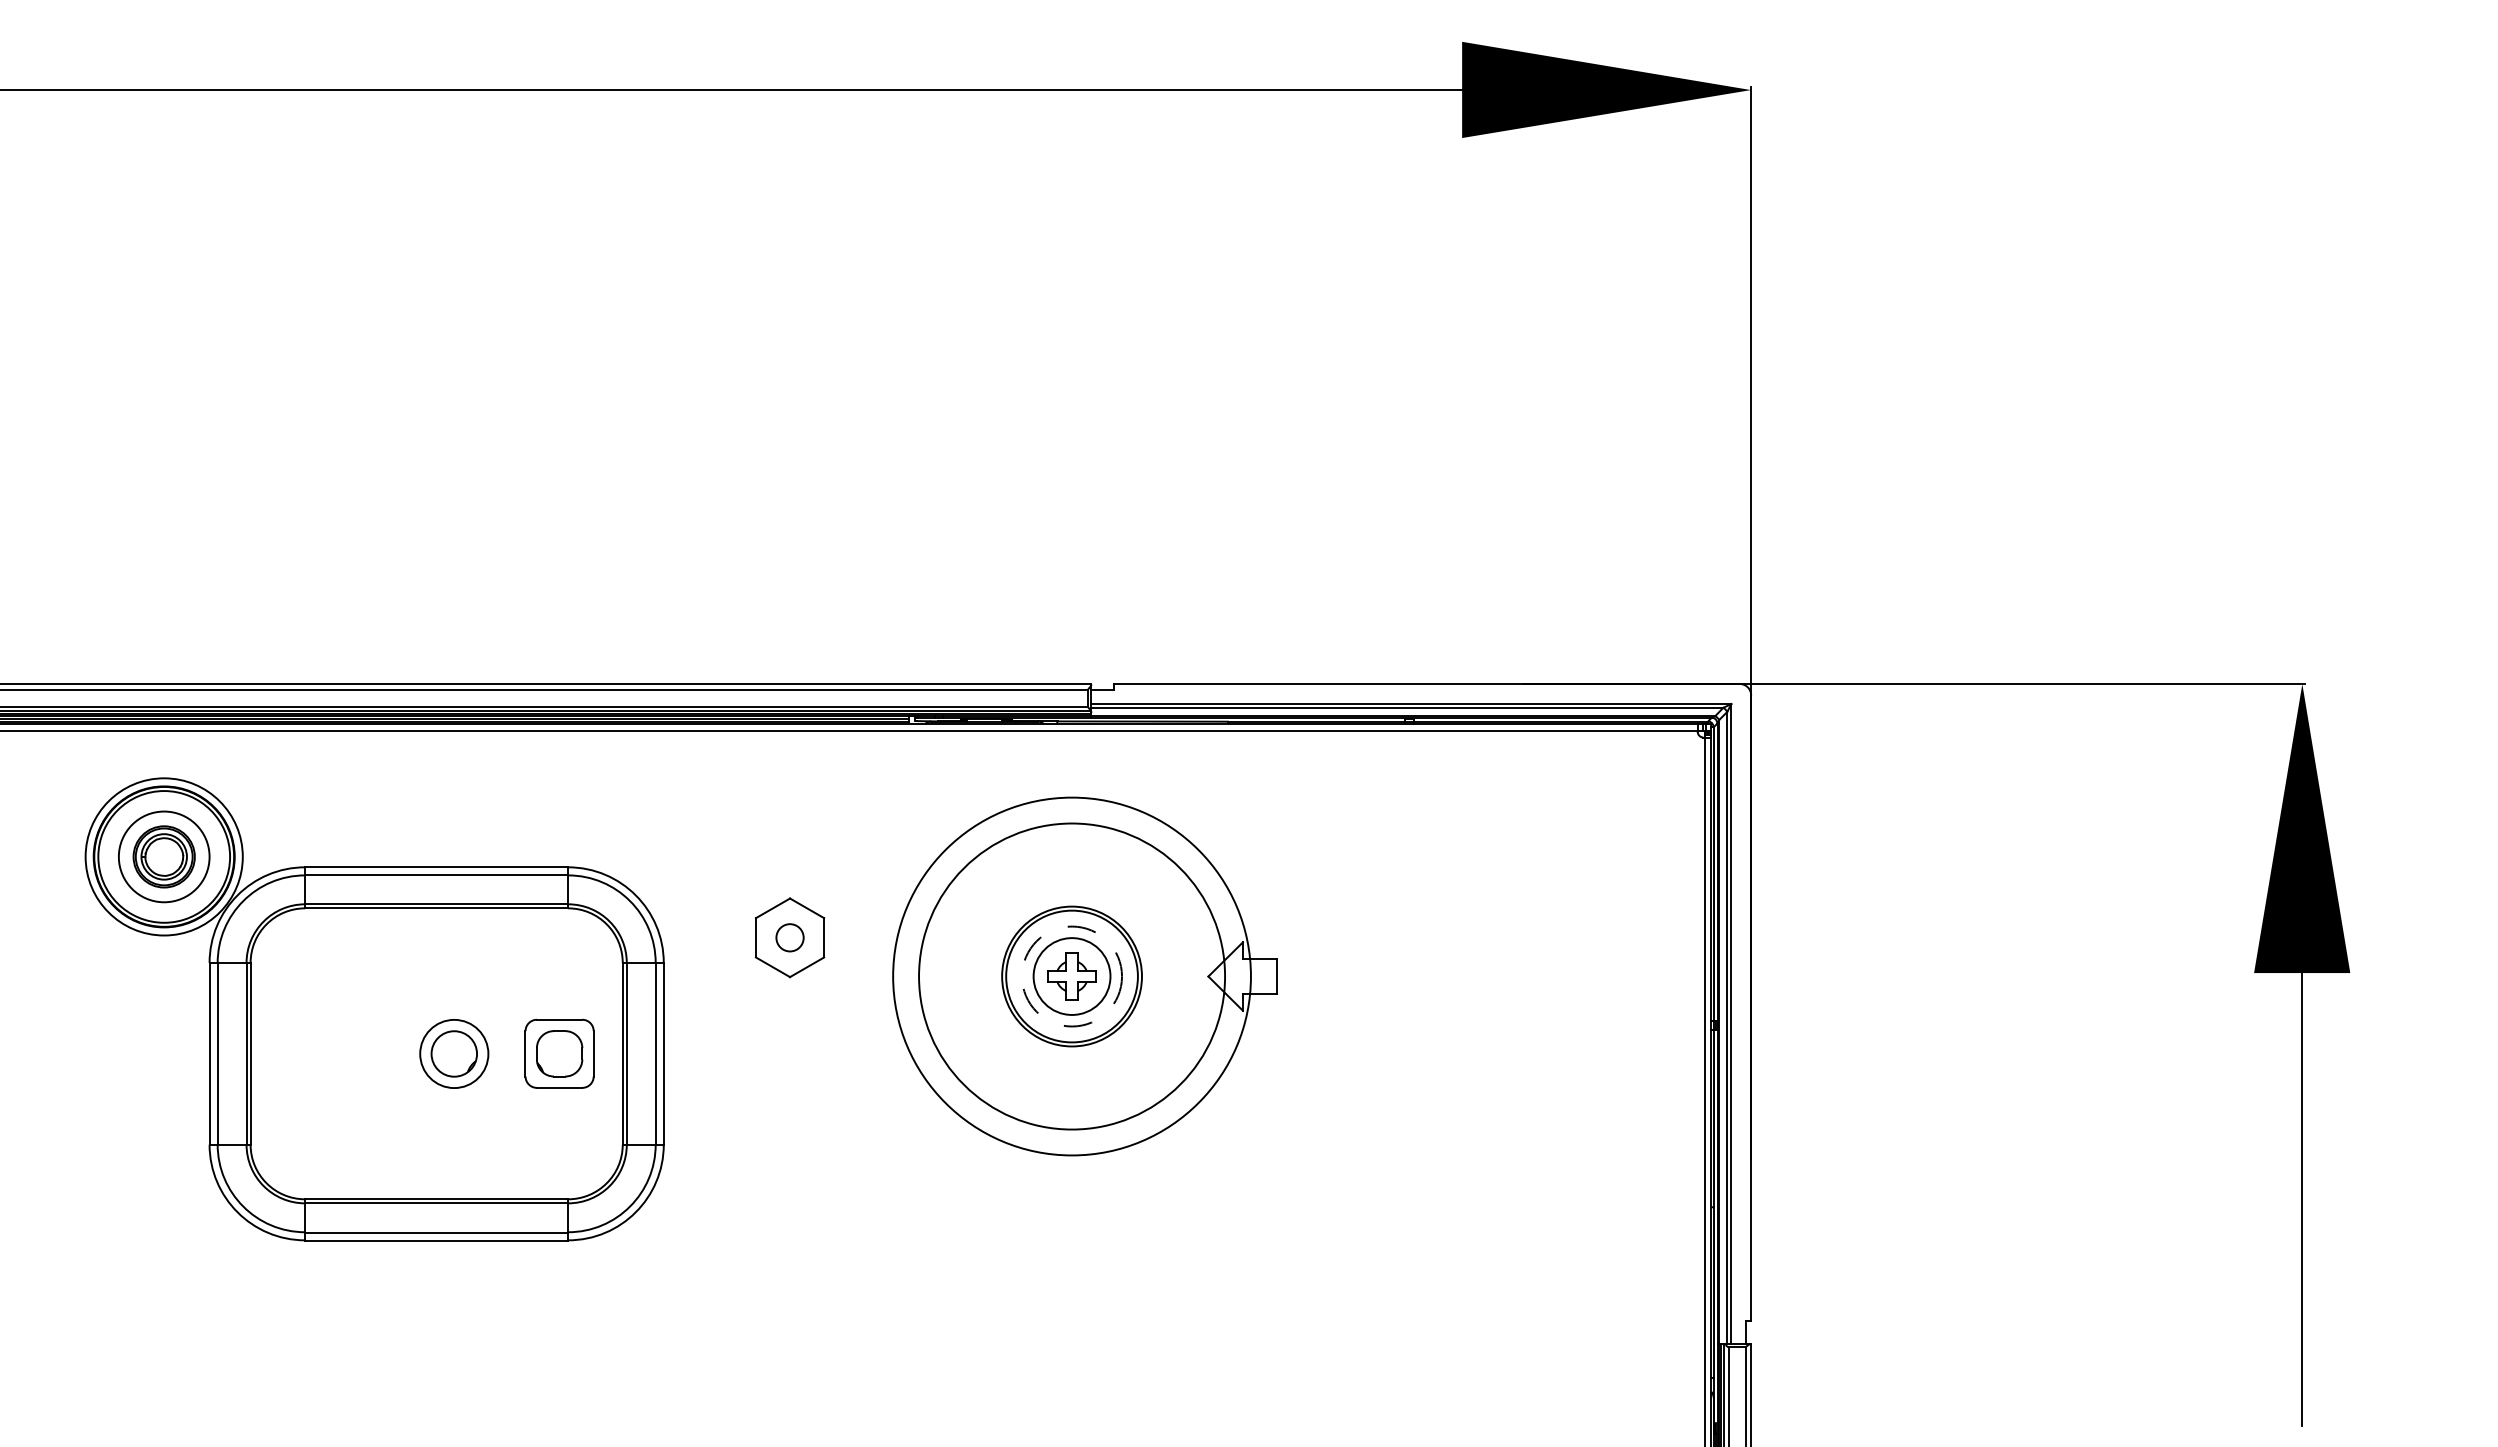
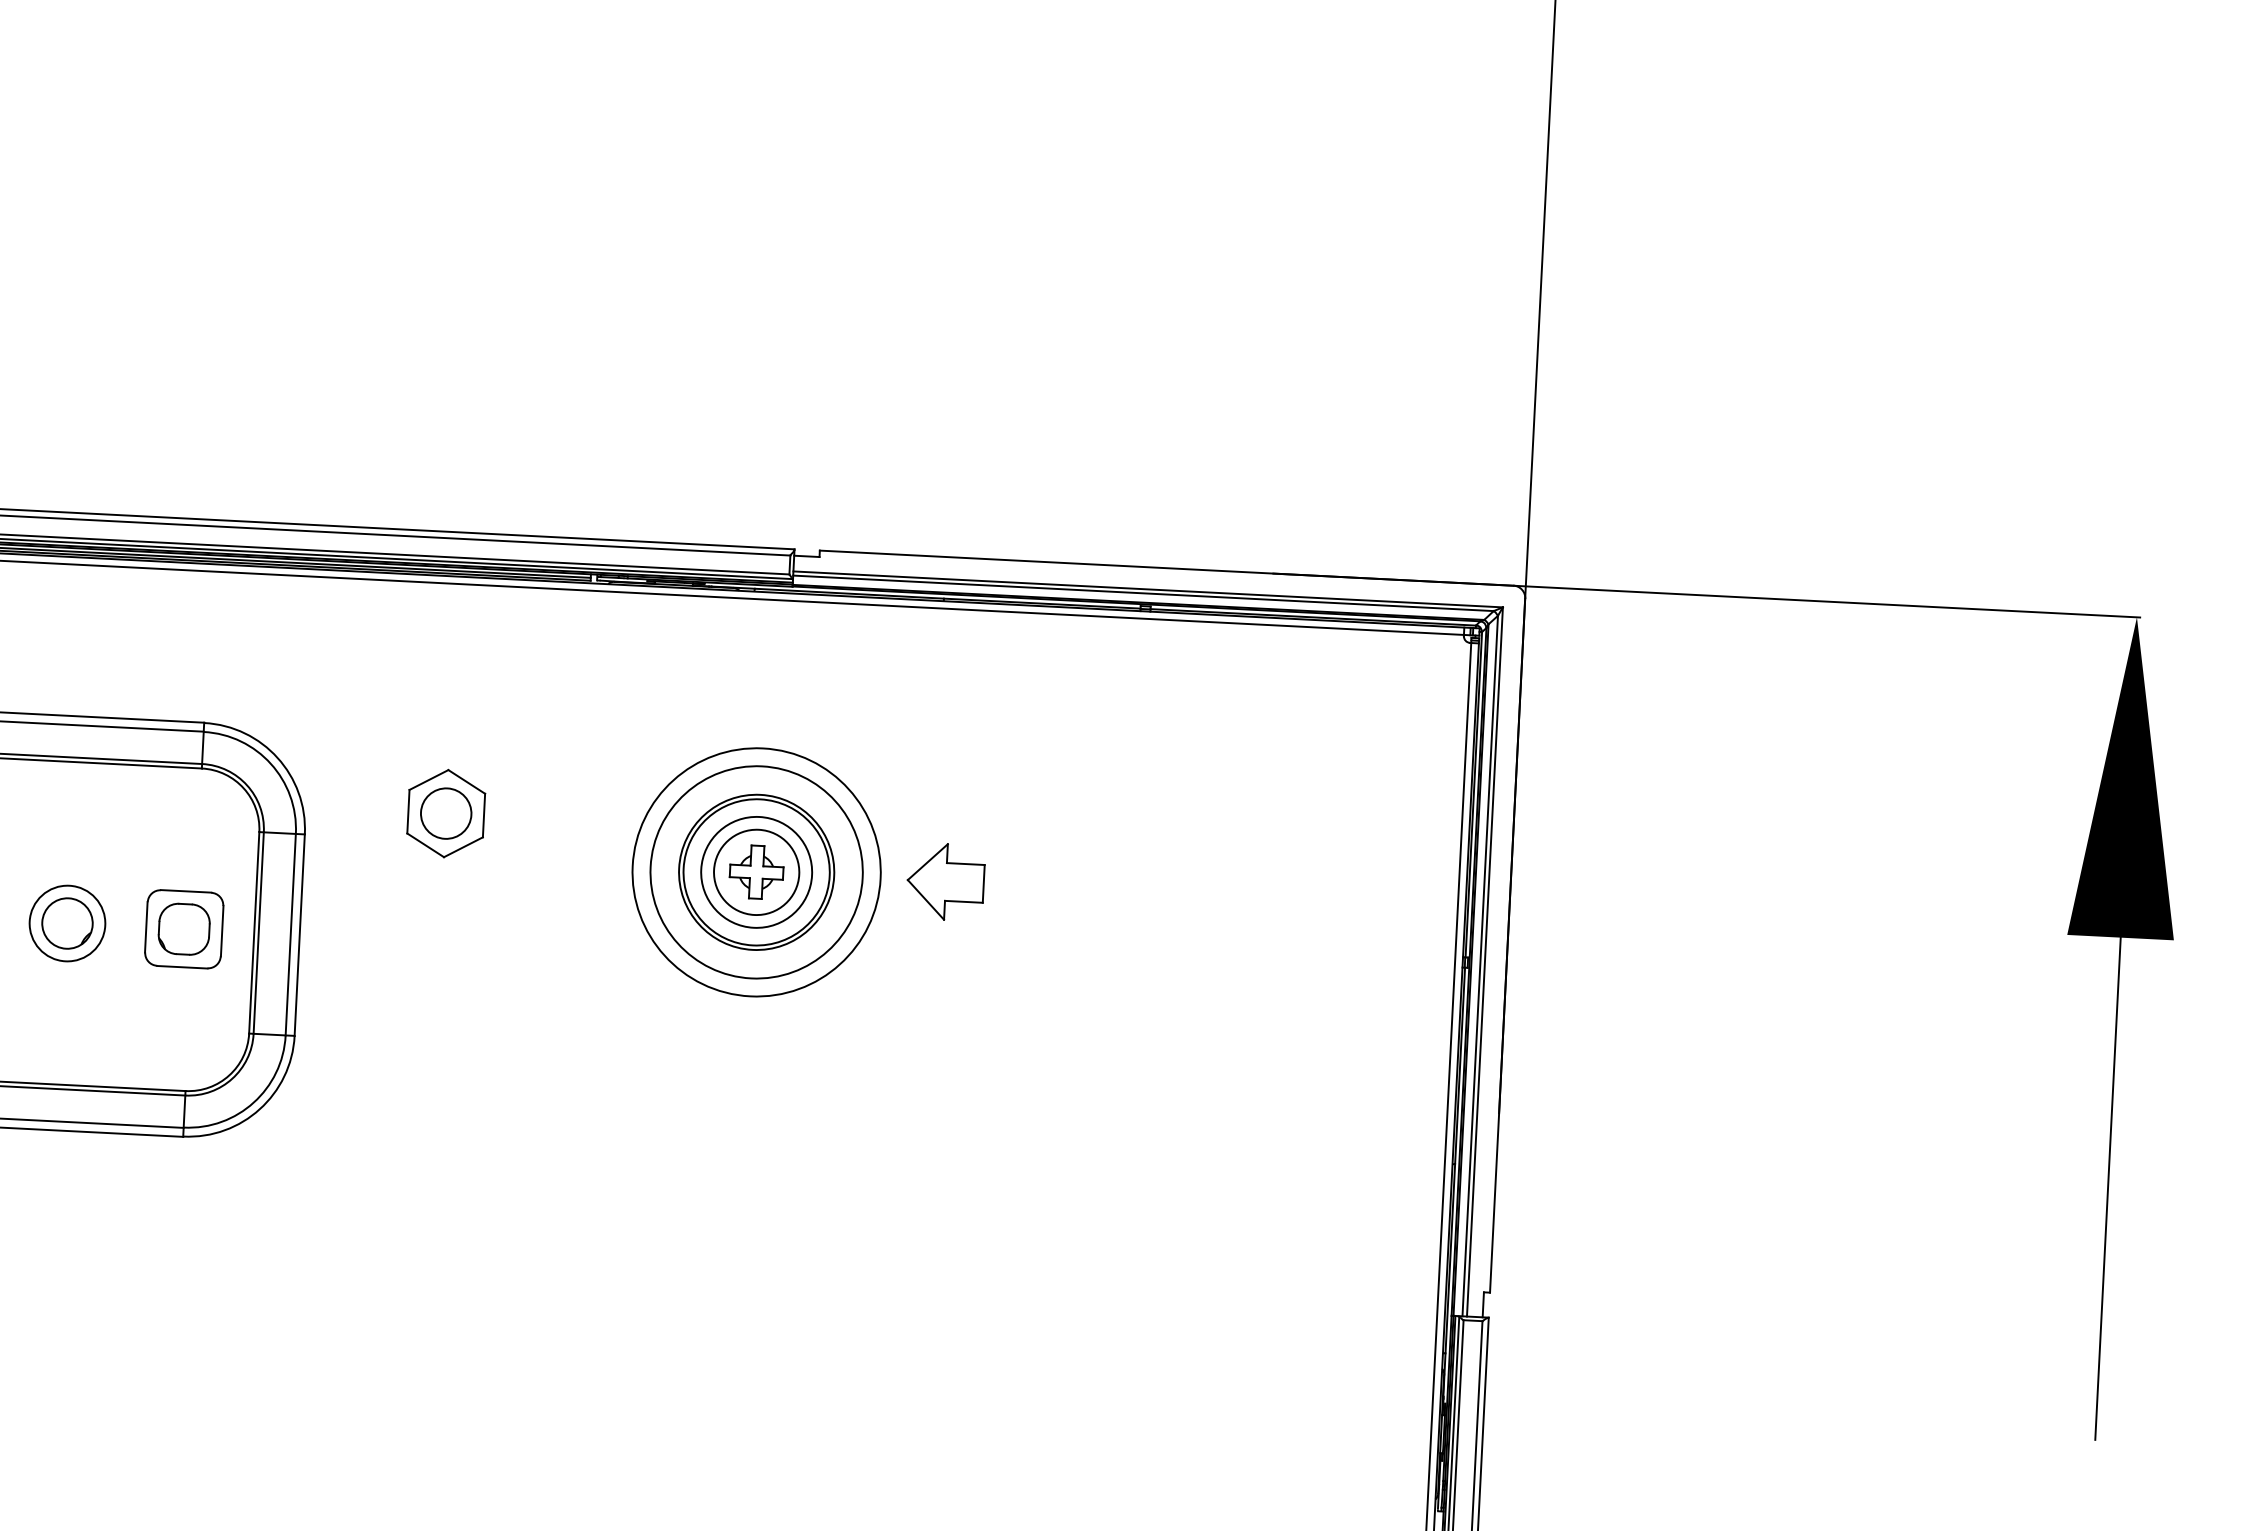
circle: (789, 937) -> (445, 813), size x1.67
circle: (1071, 976) -> (756, 872), size x0.62
circle: (1071, 976) -> (756, 872), size x0.62
circle: (1072, 976) -> (757, 872), dashed -> solid

